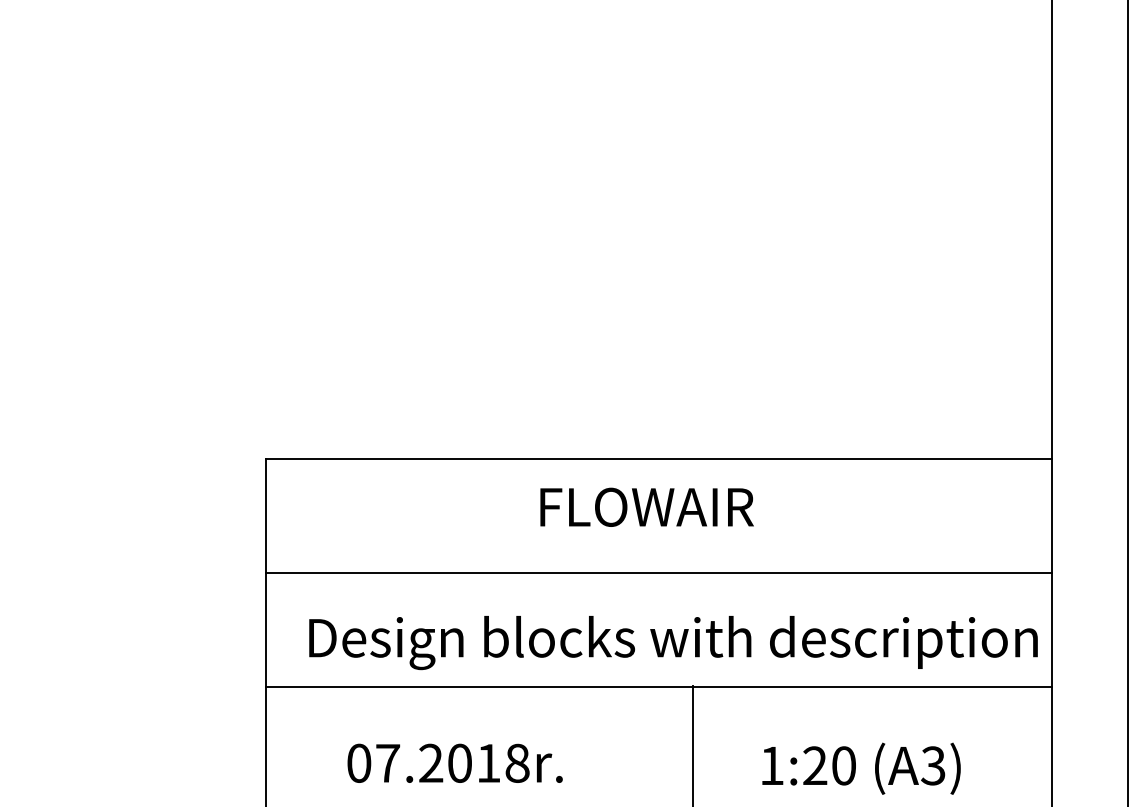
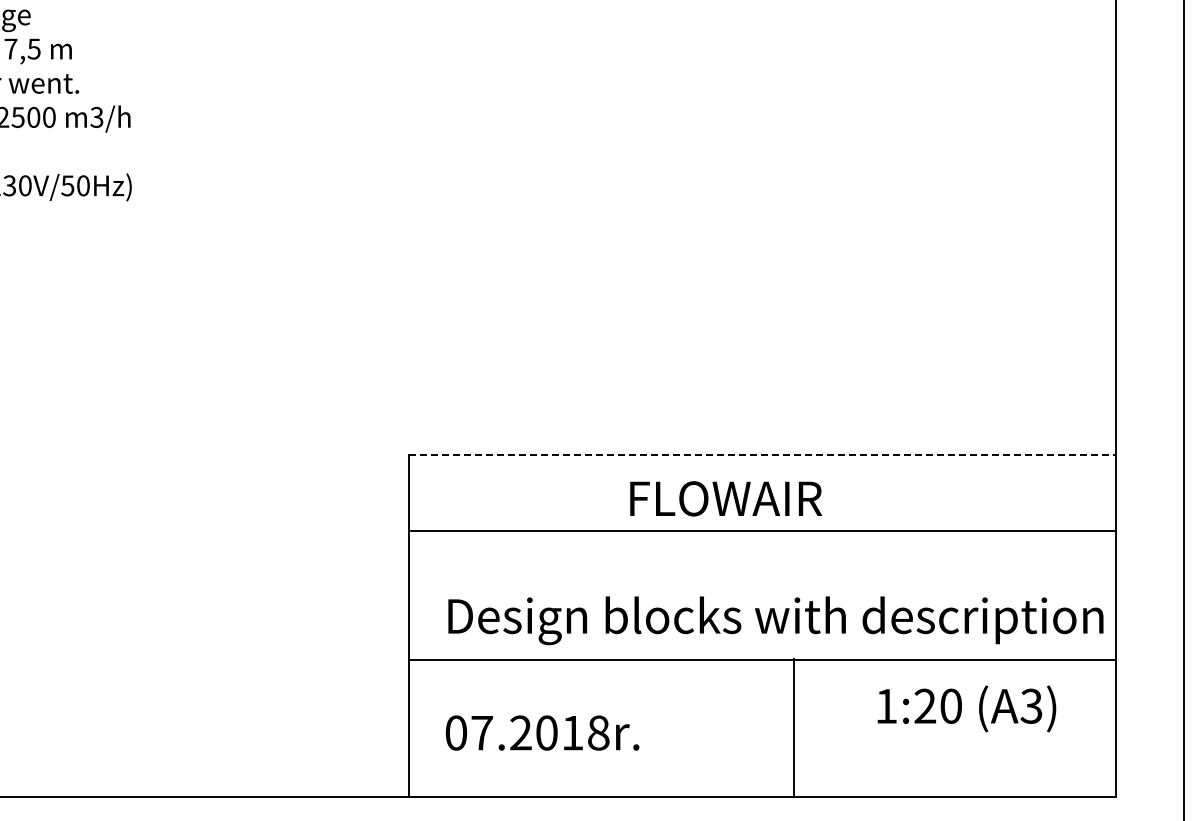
line: (658, 459) -> (762, 455), solid -> dashed
text: (647, 506) -> (726, 498), moved
line: (658, 572) -> (762, 530), moved
text: (455, 762) -> (542, 732), moved
text: (861, 768) -> (966, 708), moved

